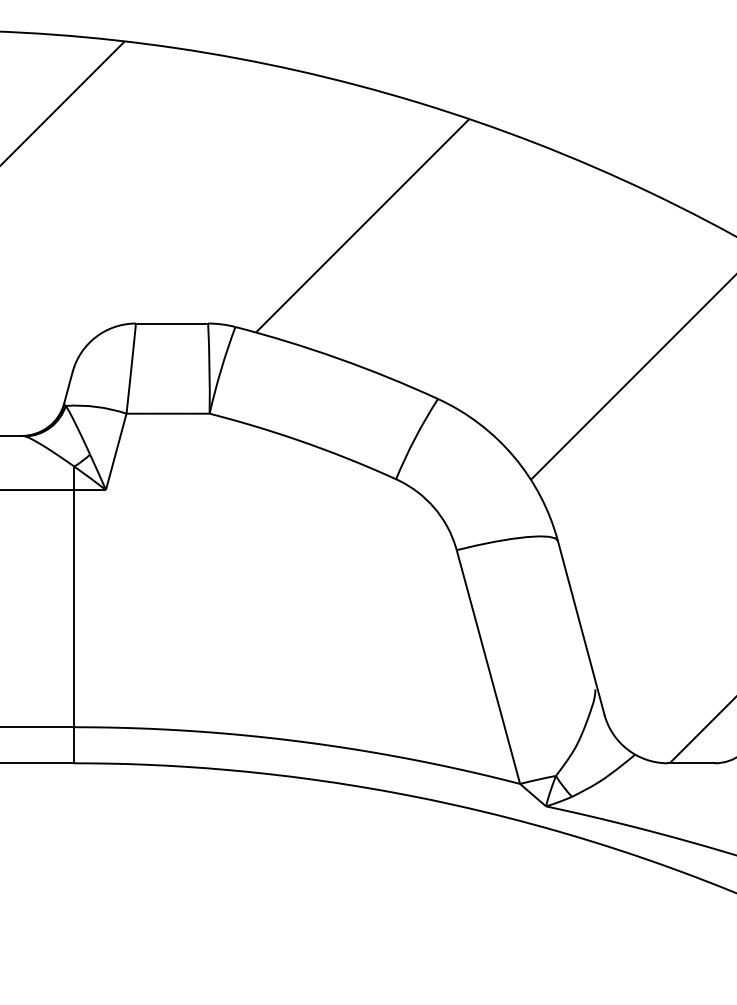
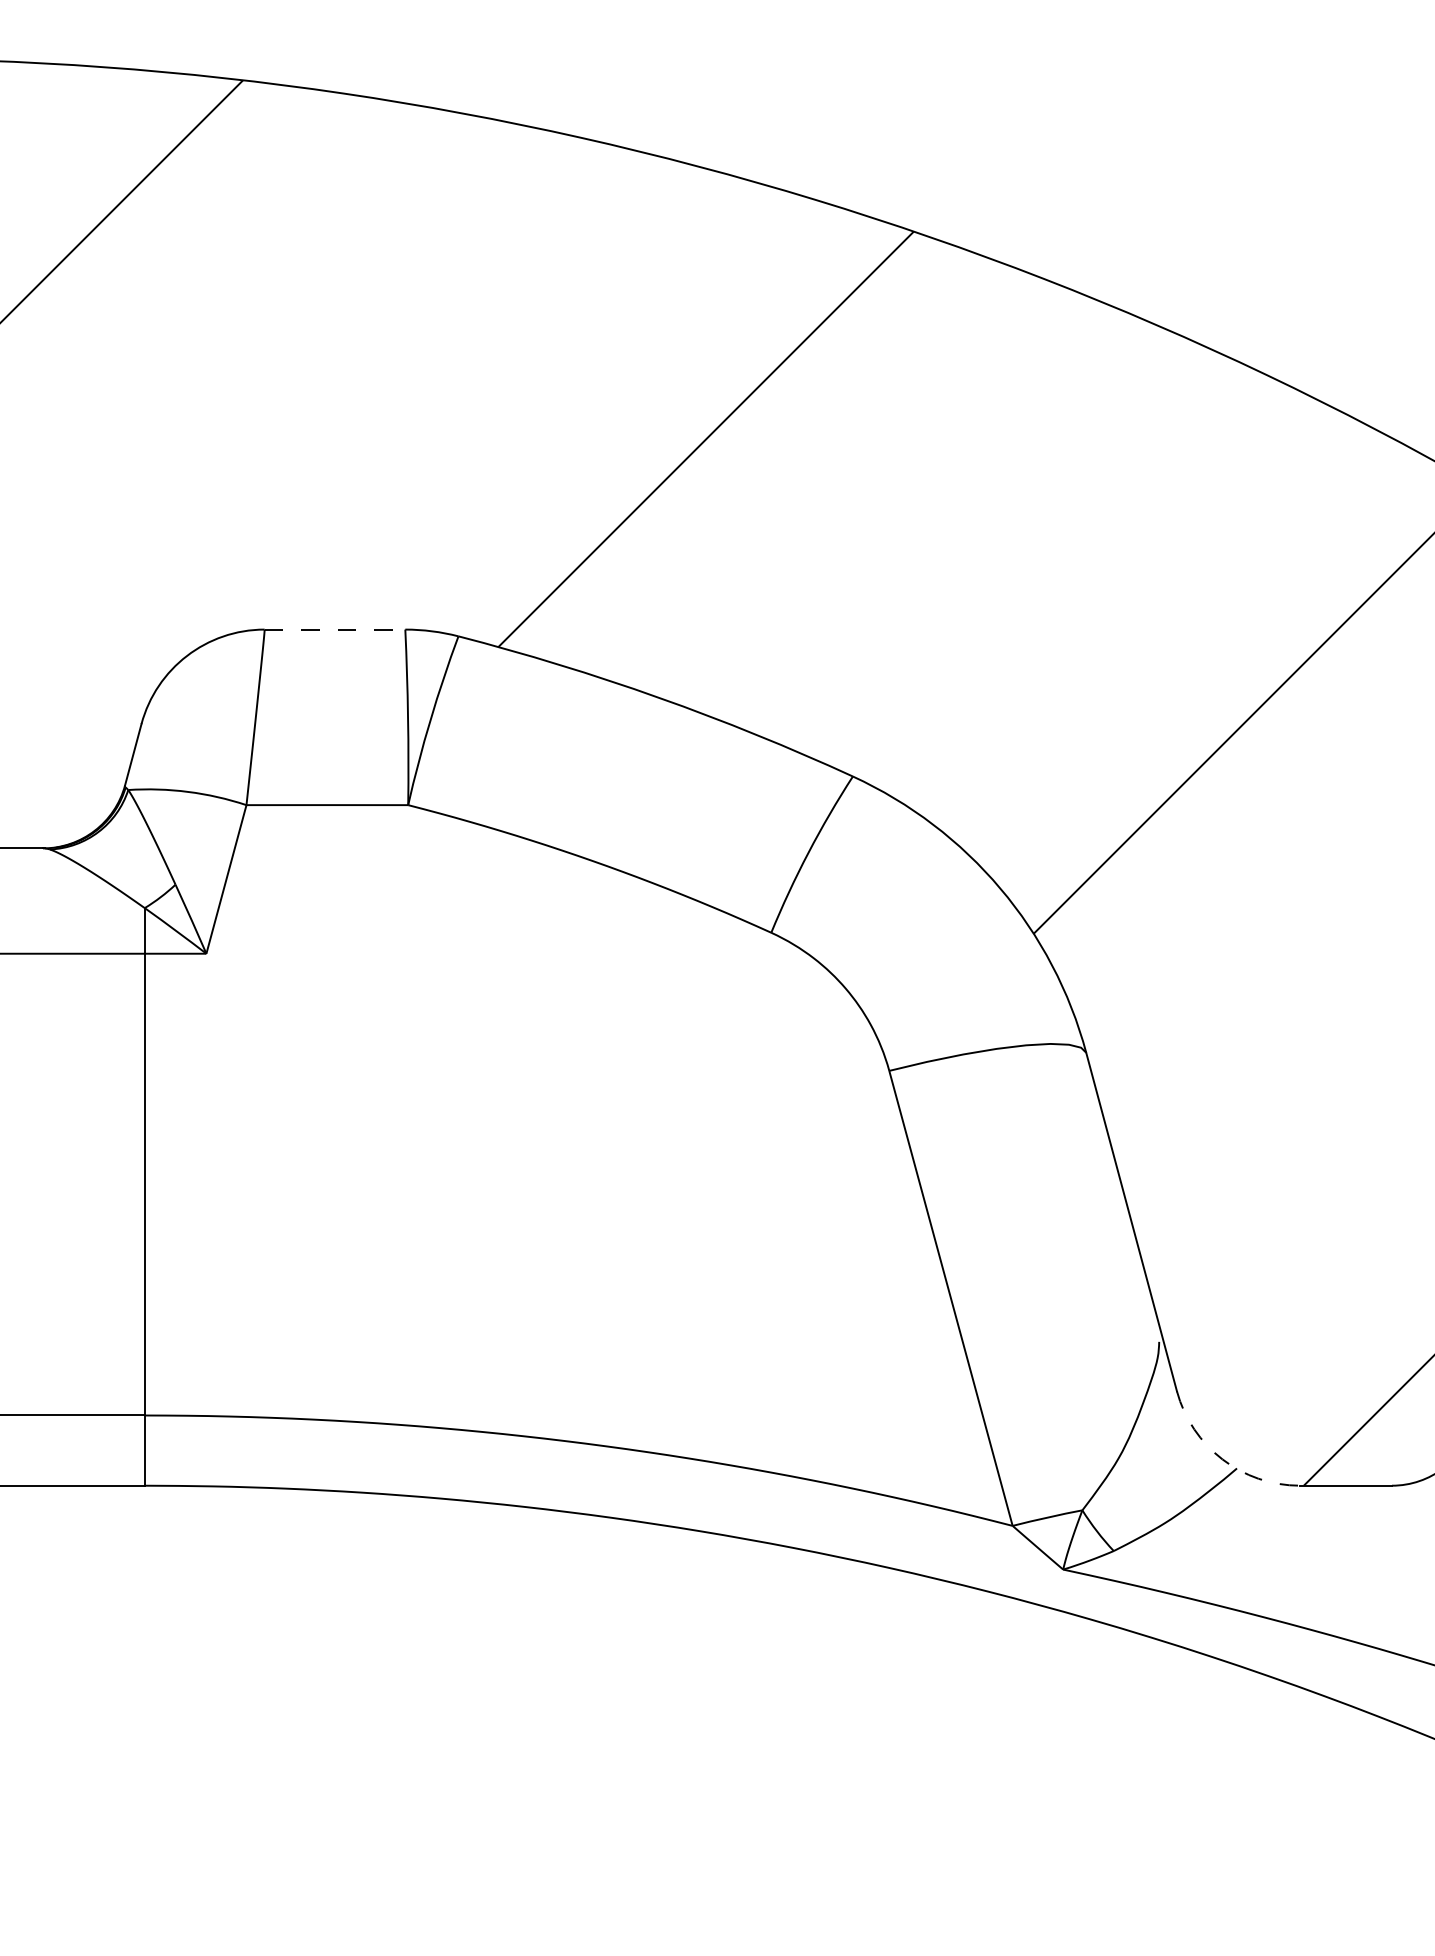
line: (172, 323) -> (335, 629), solid -> dashed
arc: (627, 749) -> (1221, 1458), solid -> dashed

